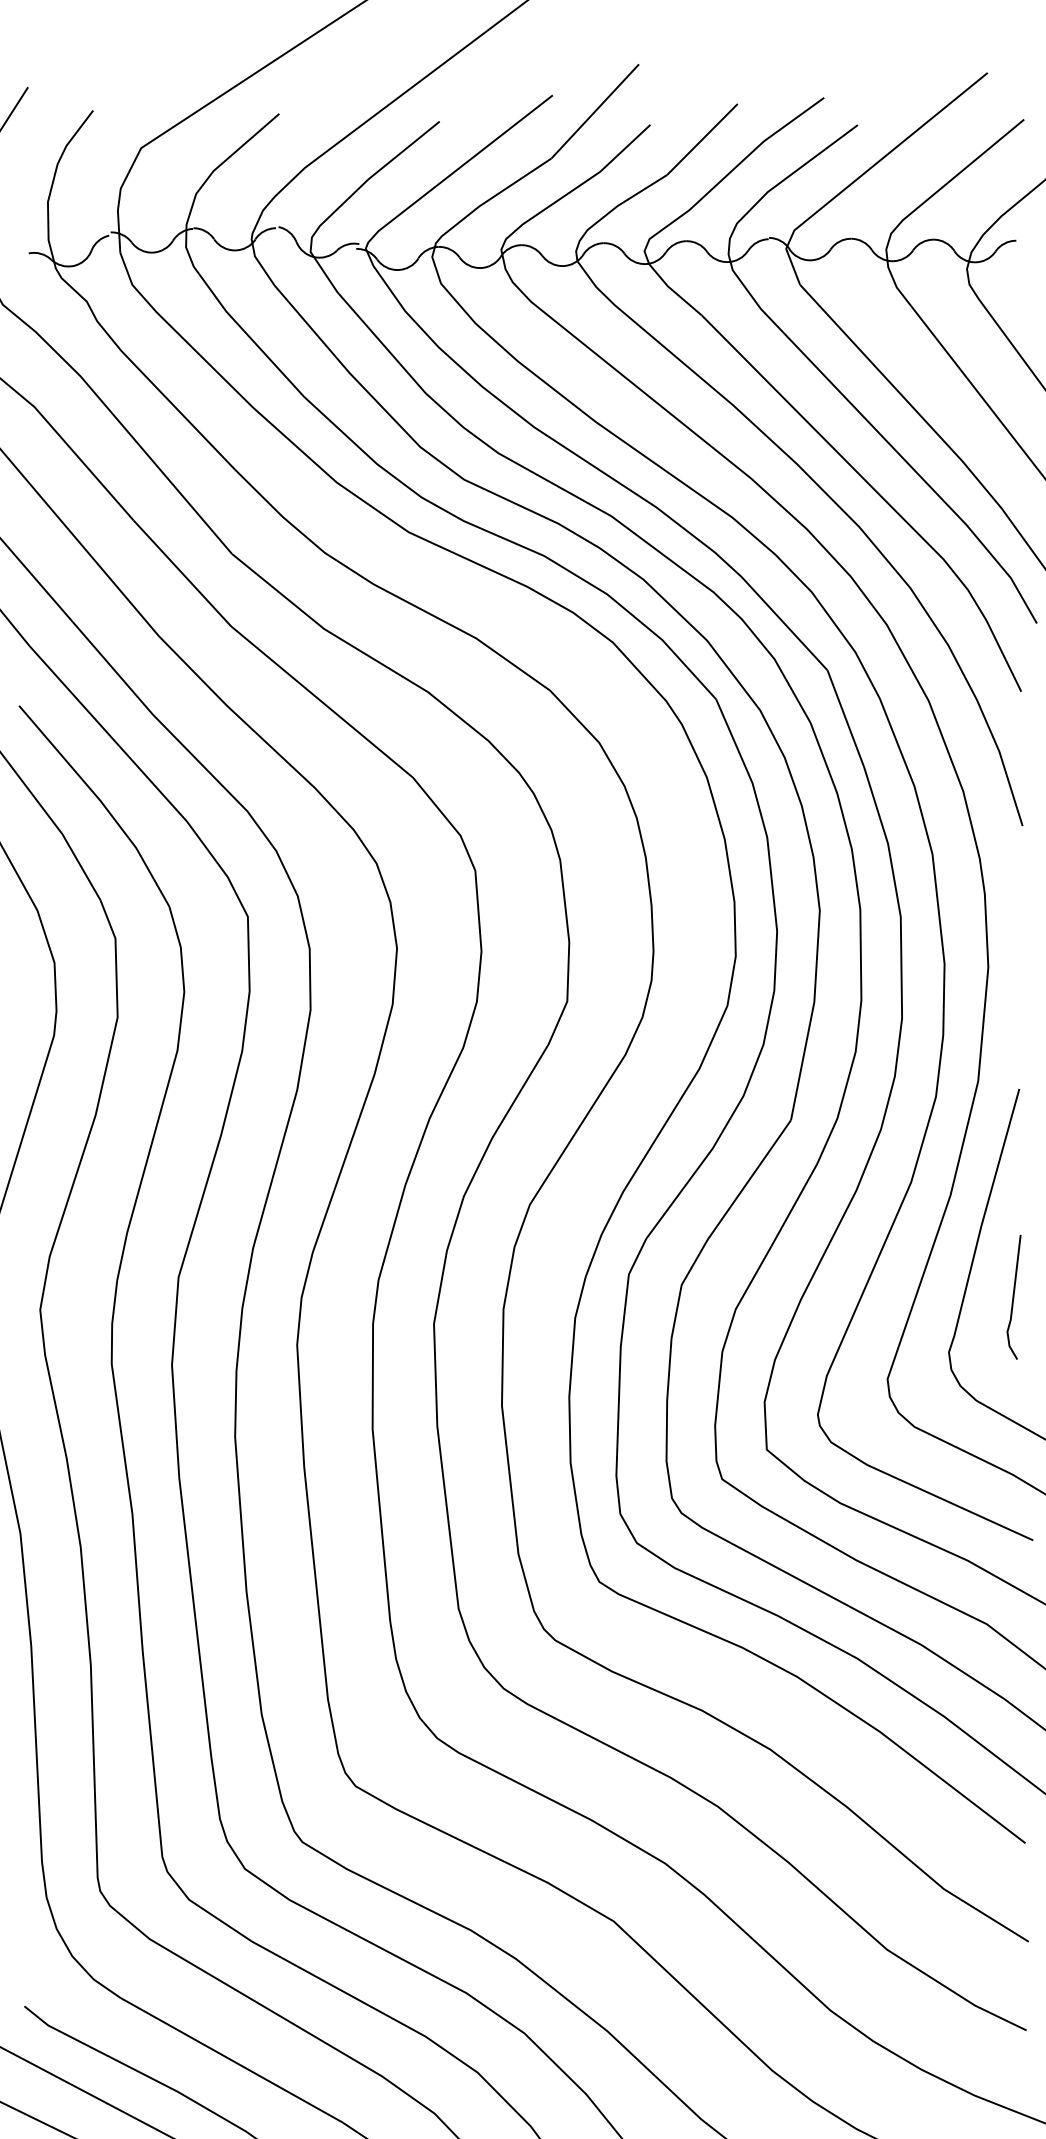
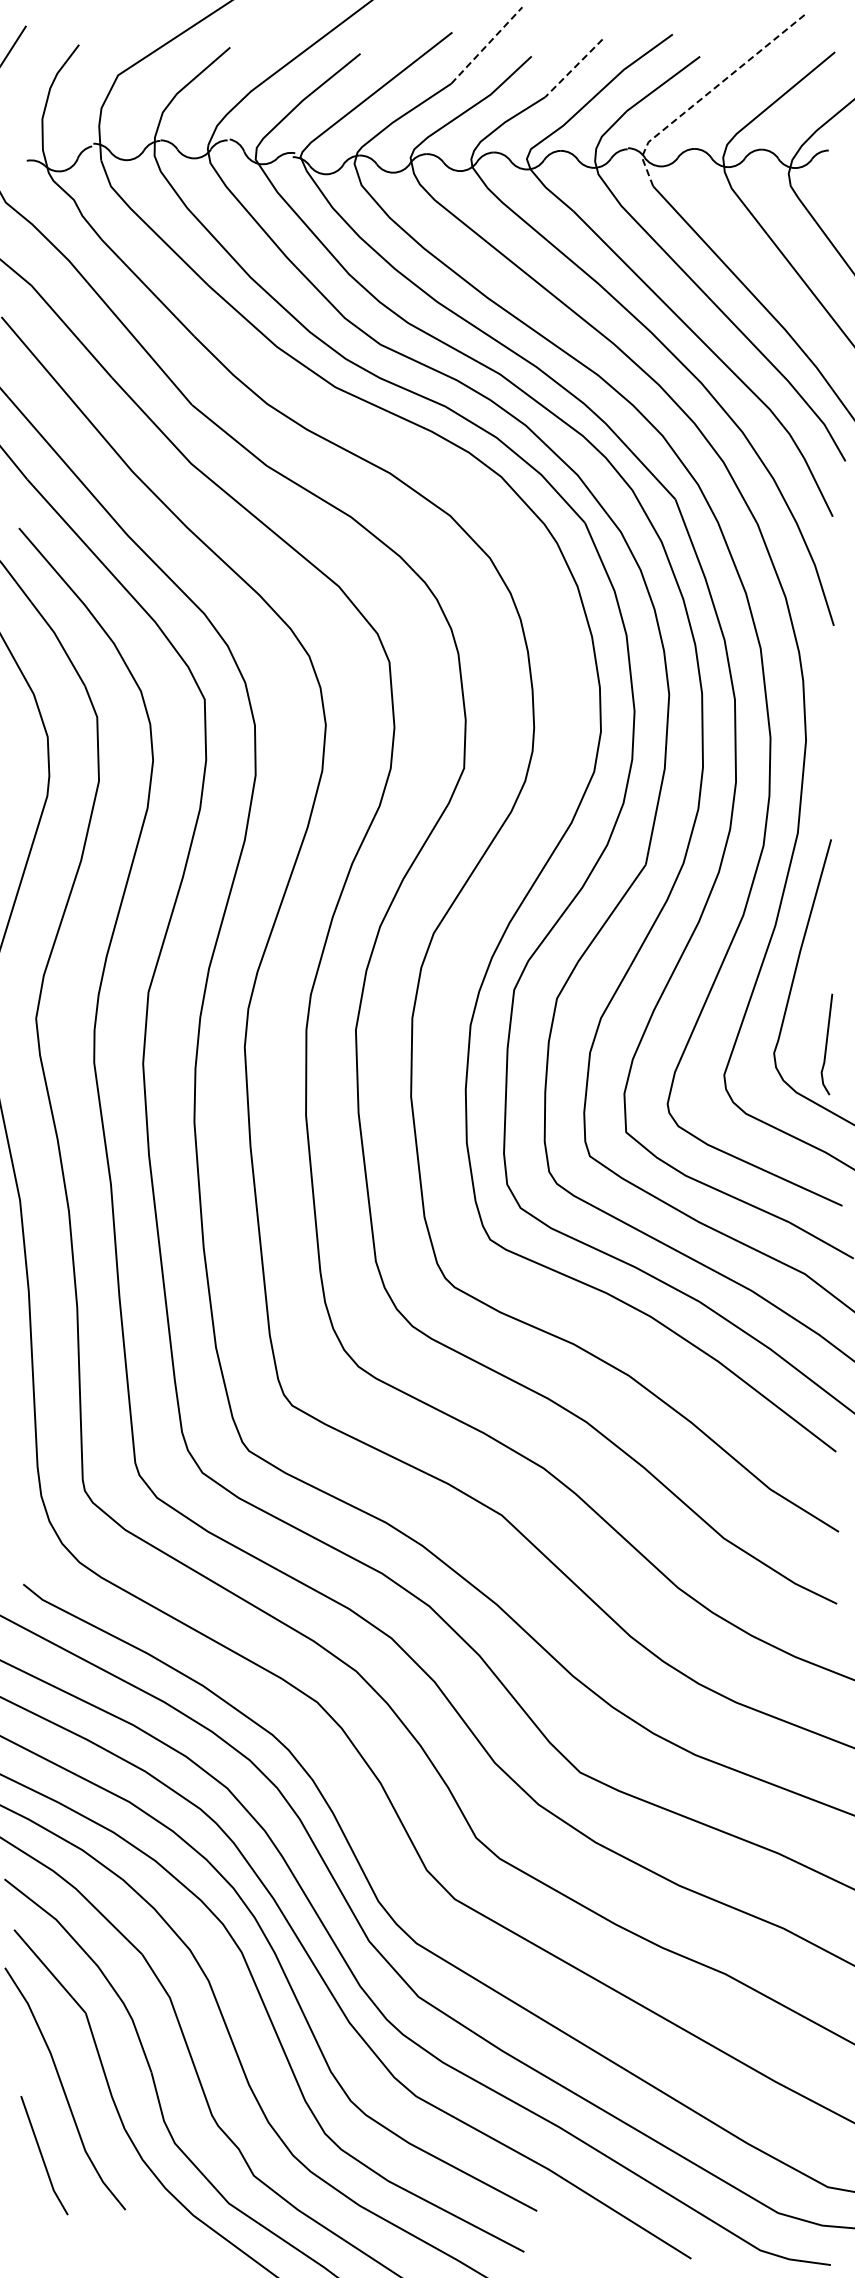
line: (596, 111) -> (487, 45), solid -> dashed
line: (701, 139) -> (573, 68), solid -> dashed
line: (866, 171) -> (707, 94), solid -> dashed
line: (1013, 1297) -> (826, 1044), moved

